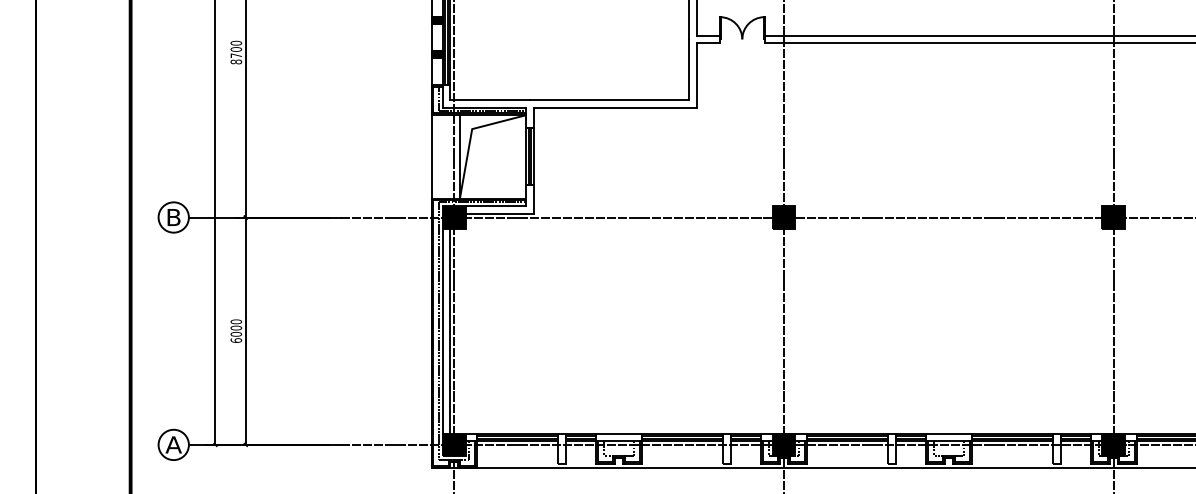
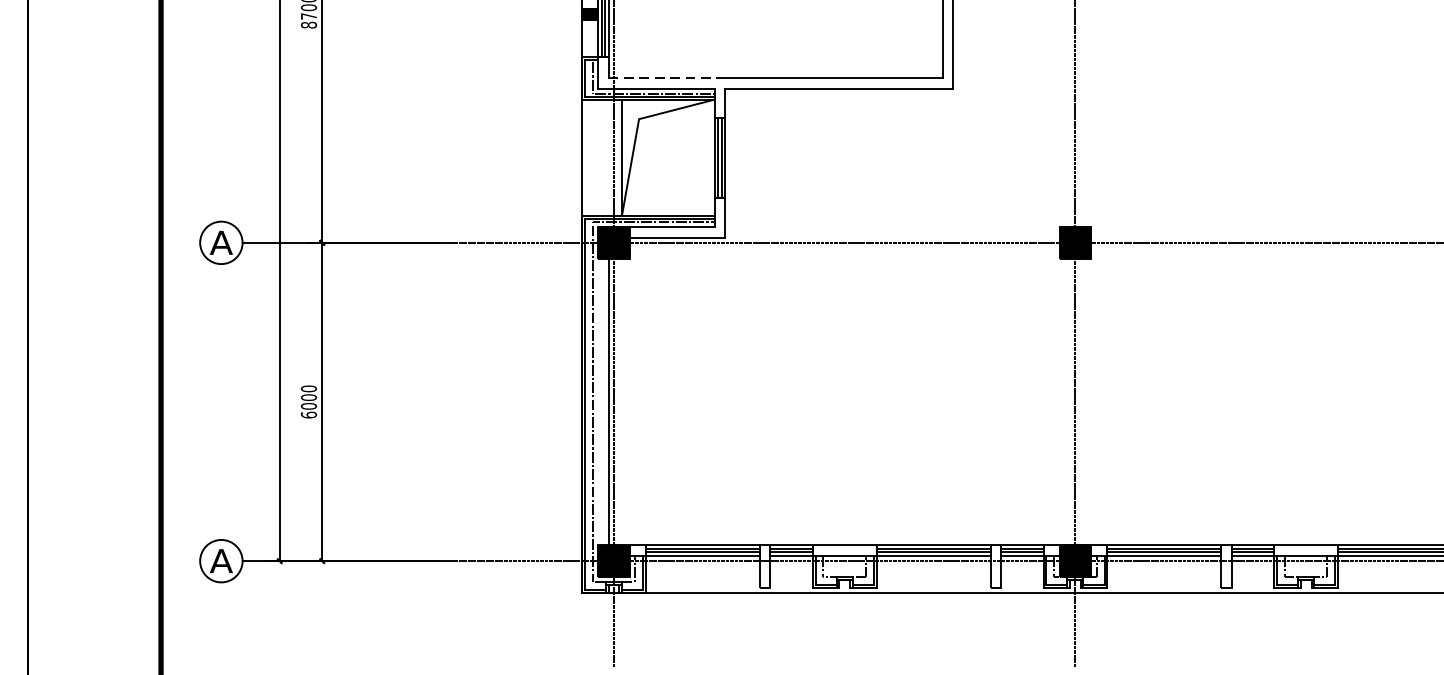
line: (490, 100) -> (664, 79), solid -> dashed
text: (173, 217) -> (221, 242), B -> A
line: (442, 330) -> (597, 400), removed

